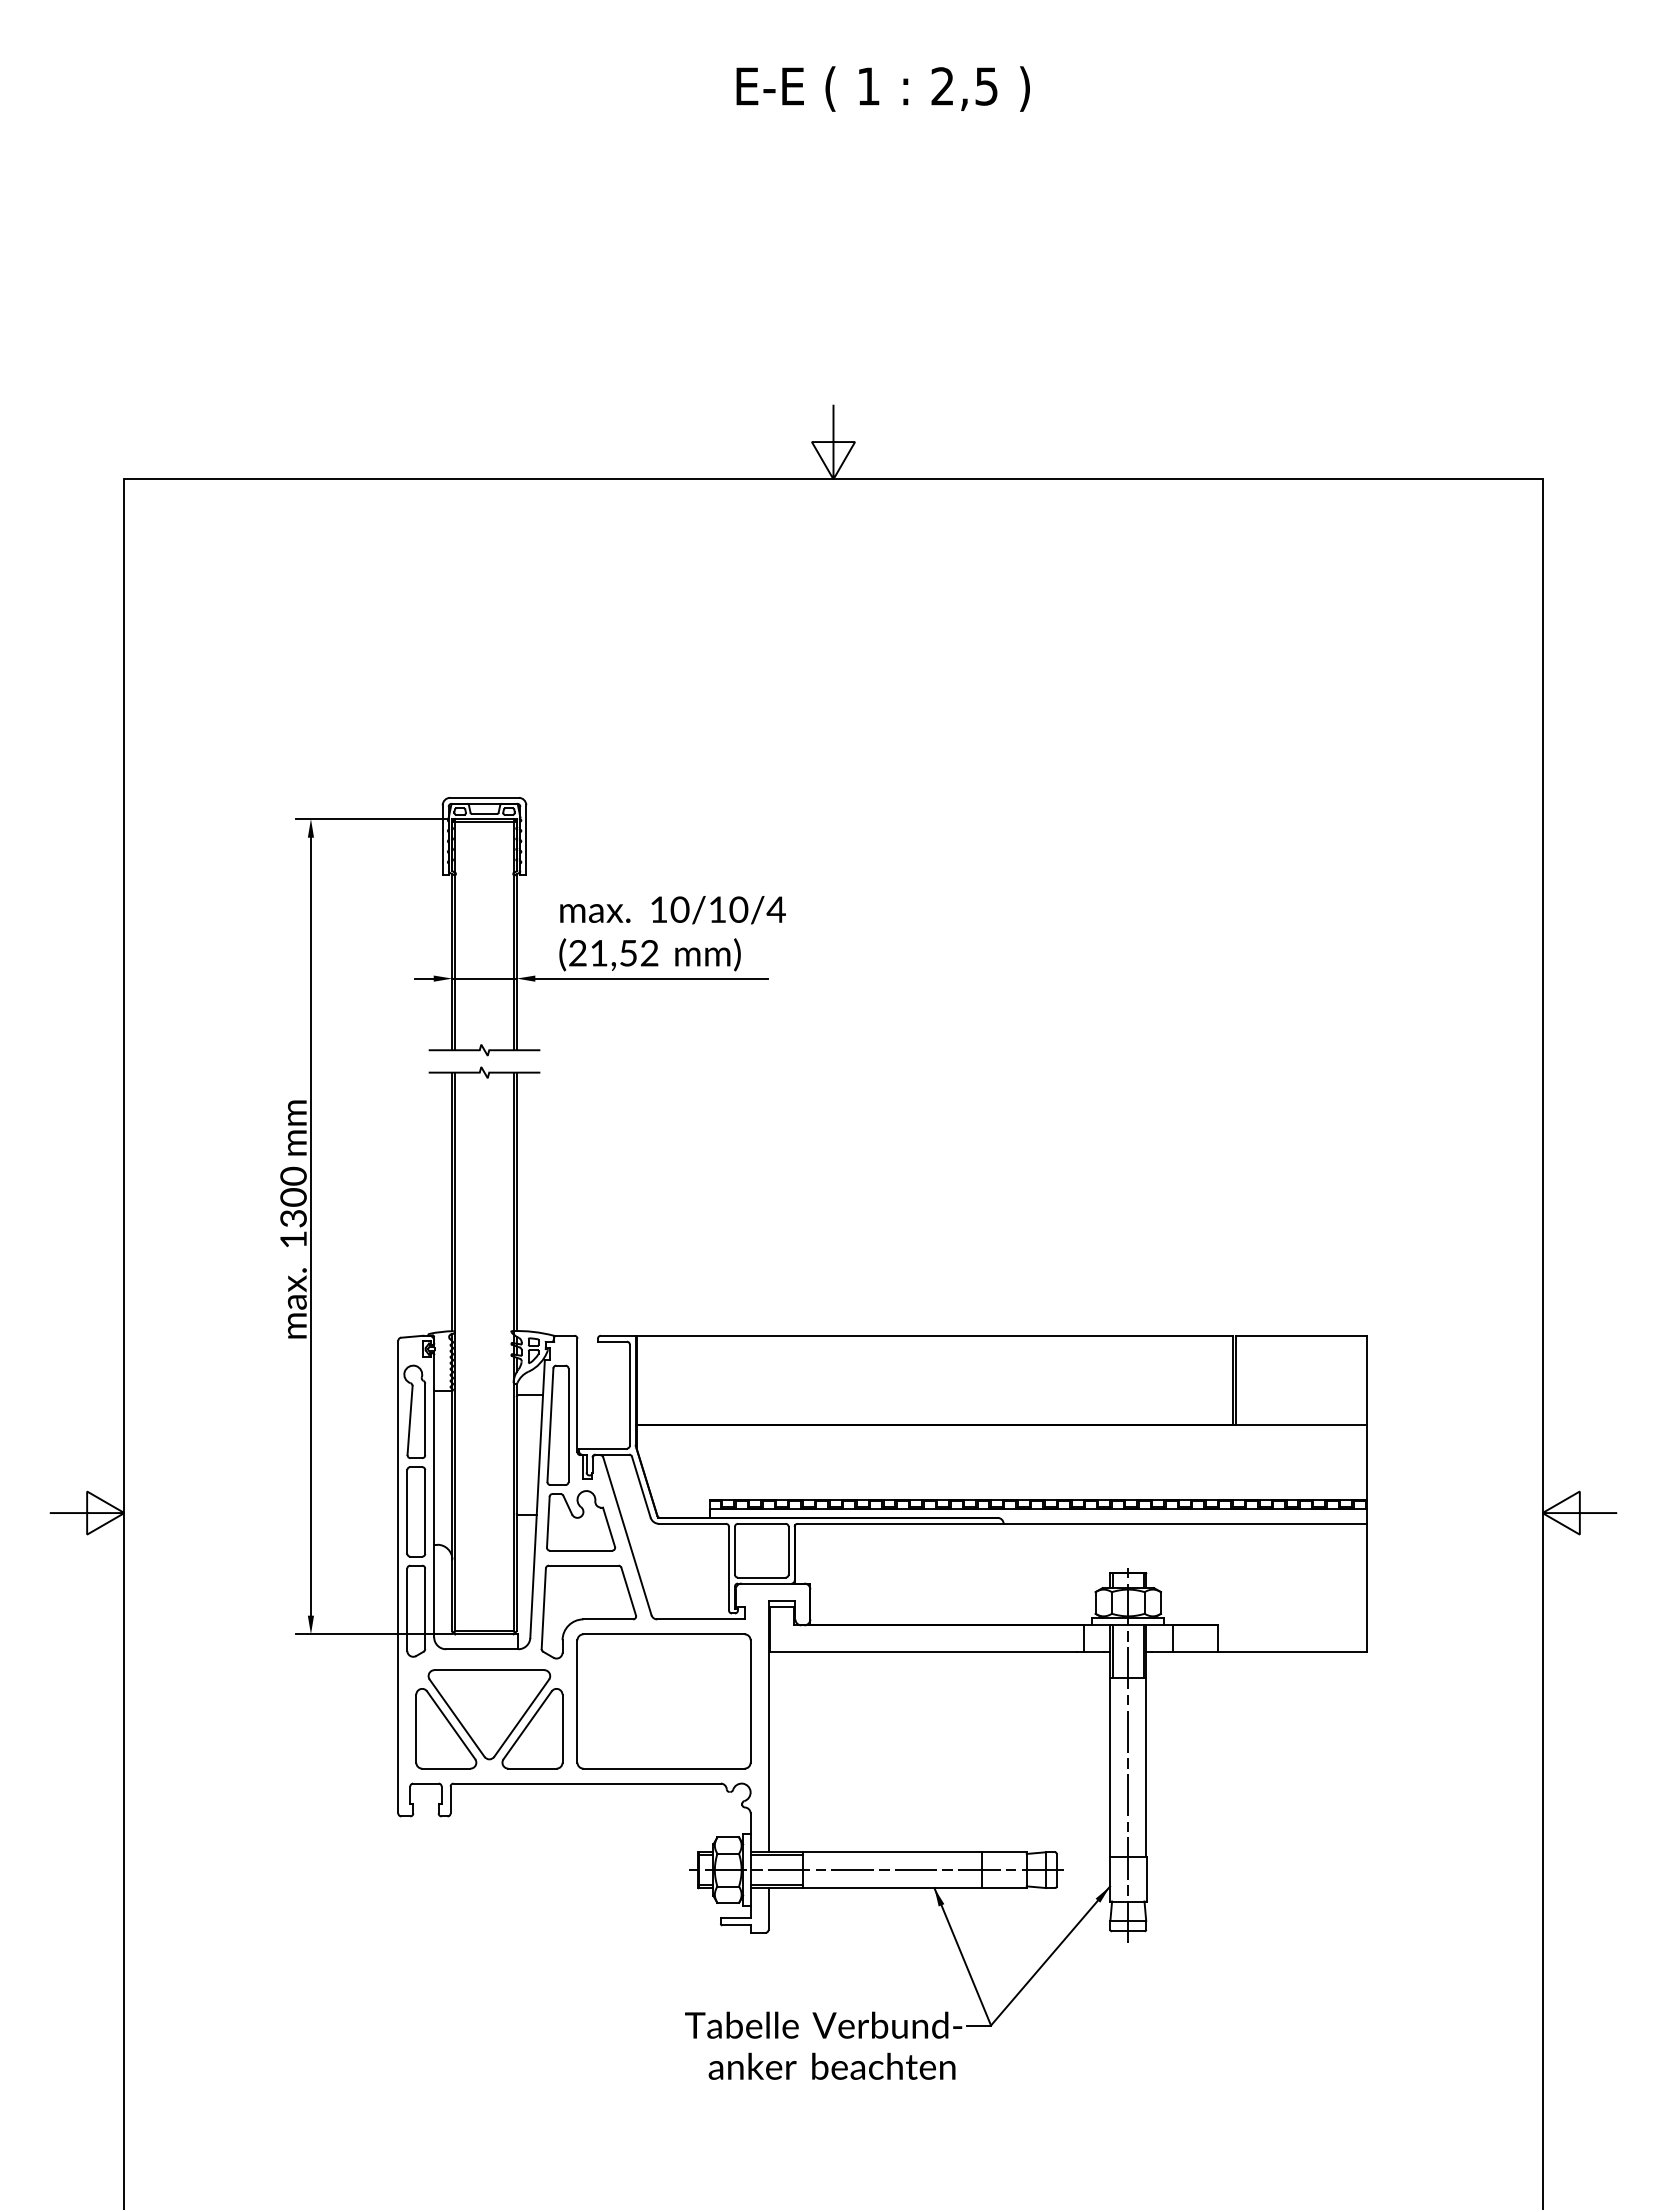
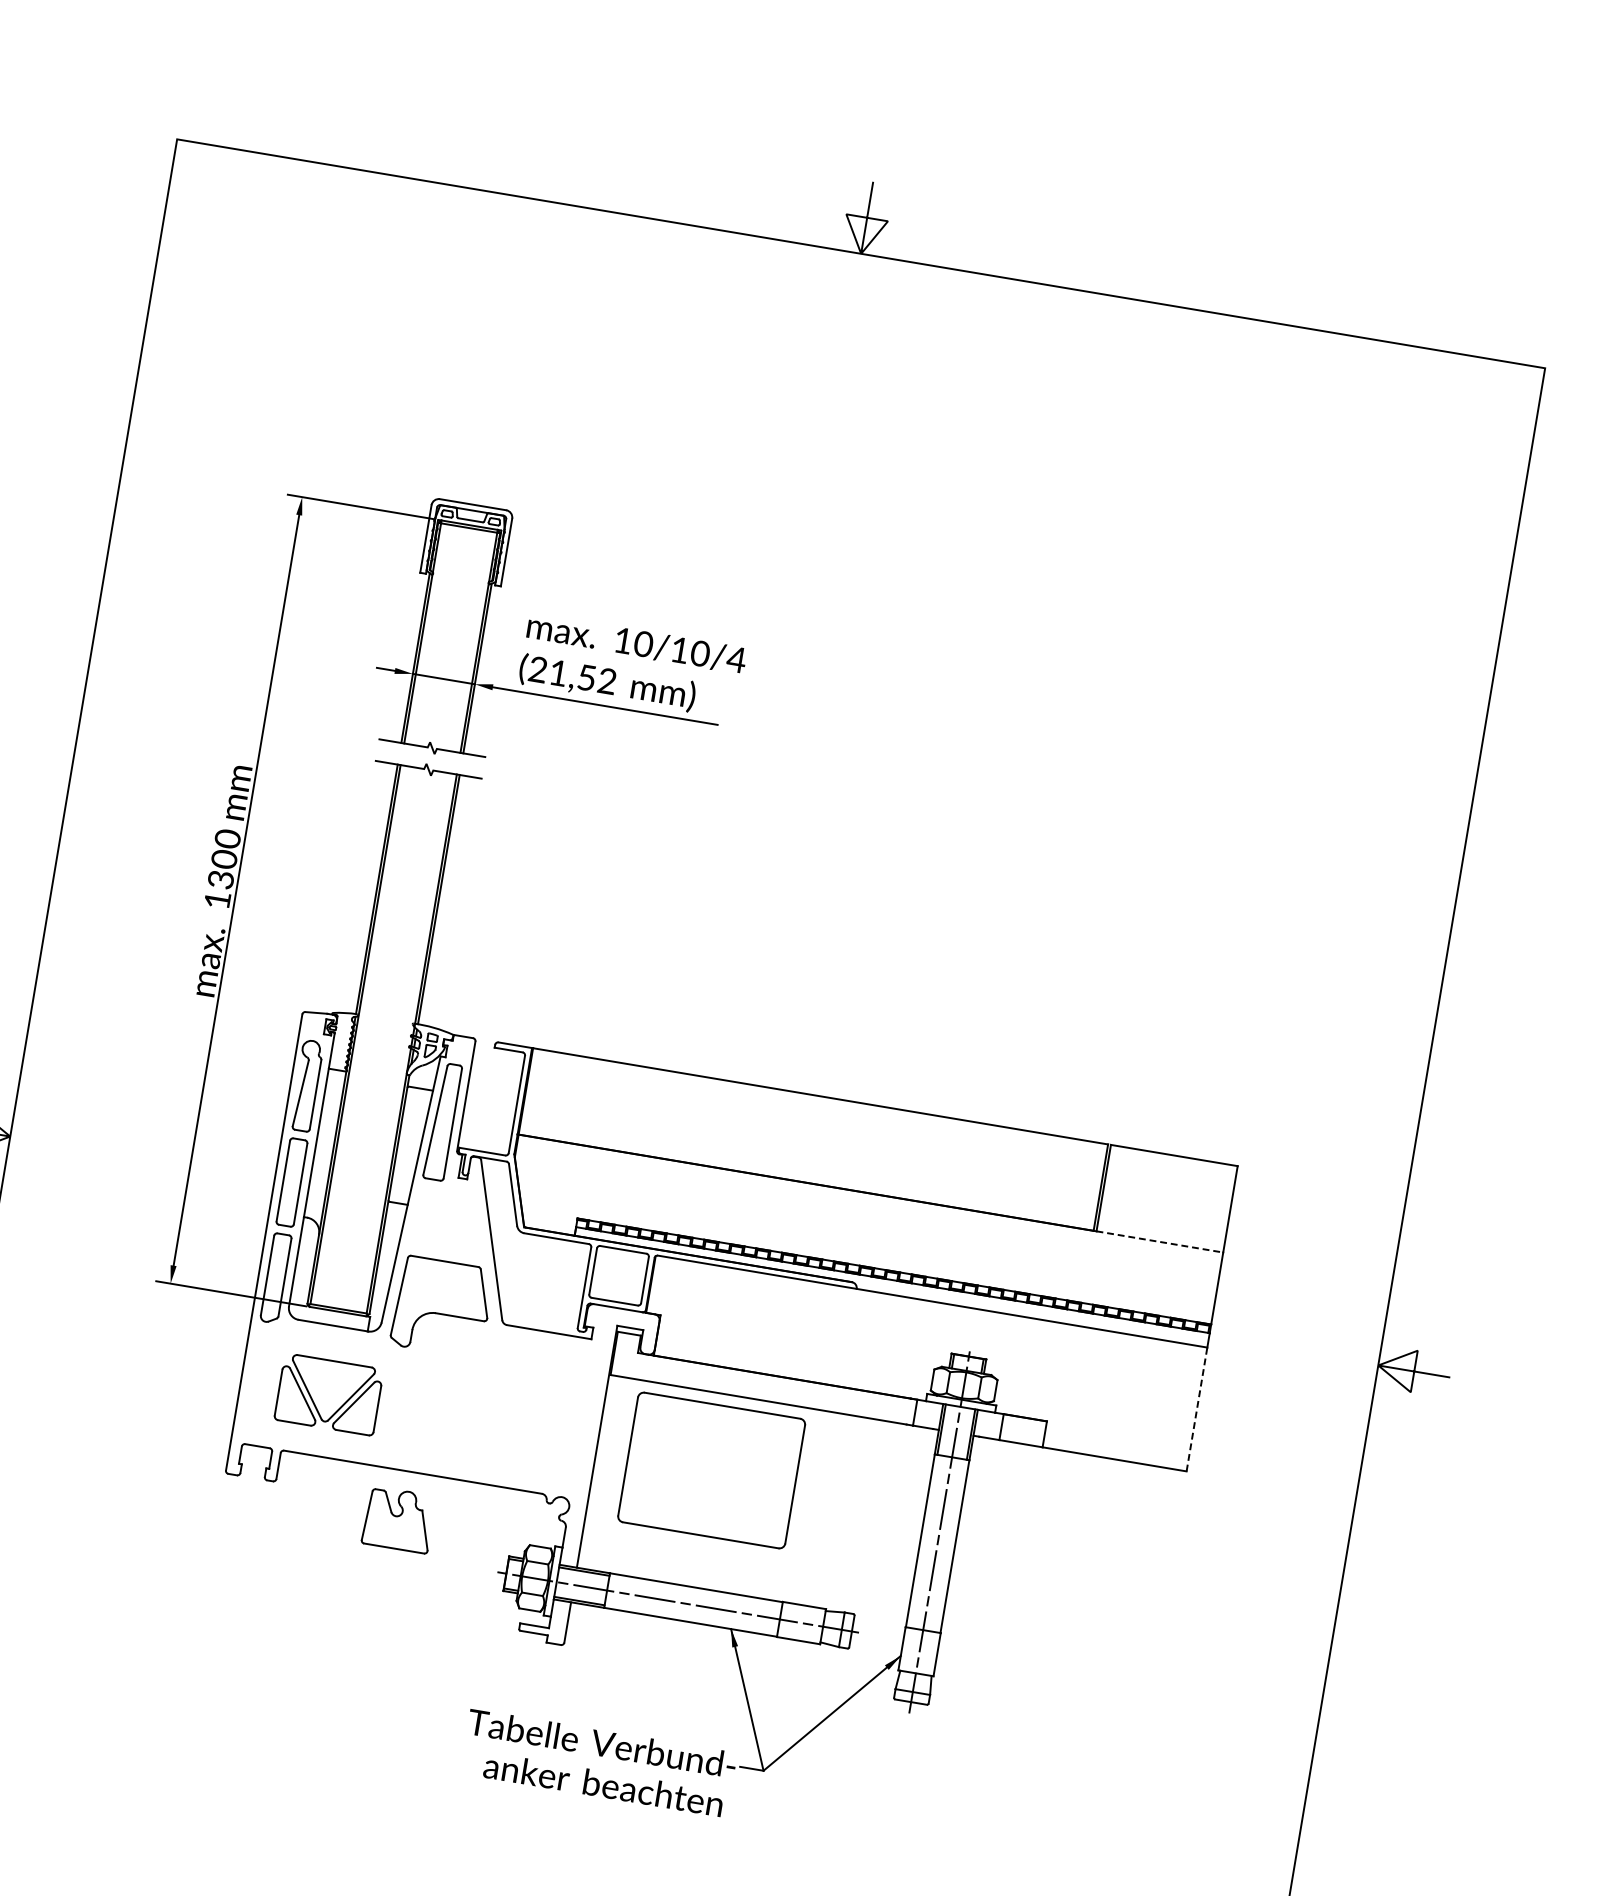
line: (1301, 1425) -> (1159, 1242), solid -> dashed
part: (581, 1520) -> (399, 1519), moved
line: (1367, 1587) -> (1197, 1409), solid -> dashed
part: (663, 1701) -> (711, 1470), moved
part: (489, 1719) -> (329, 1394), size x0.7

